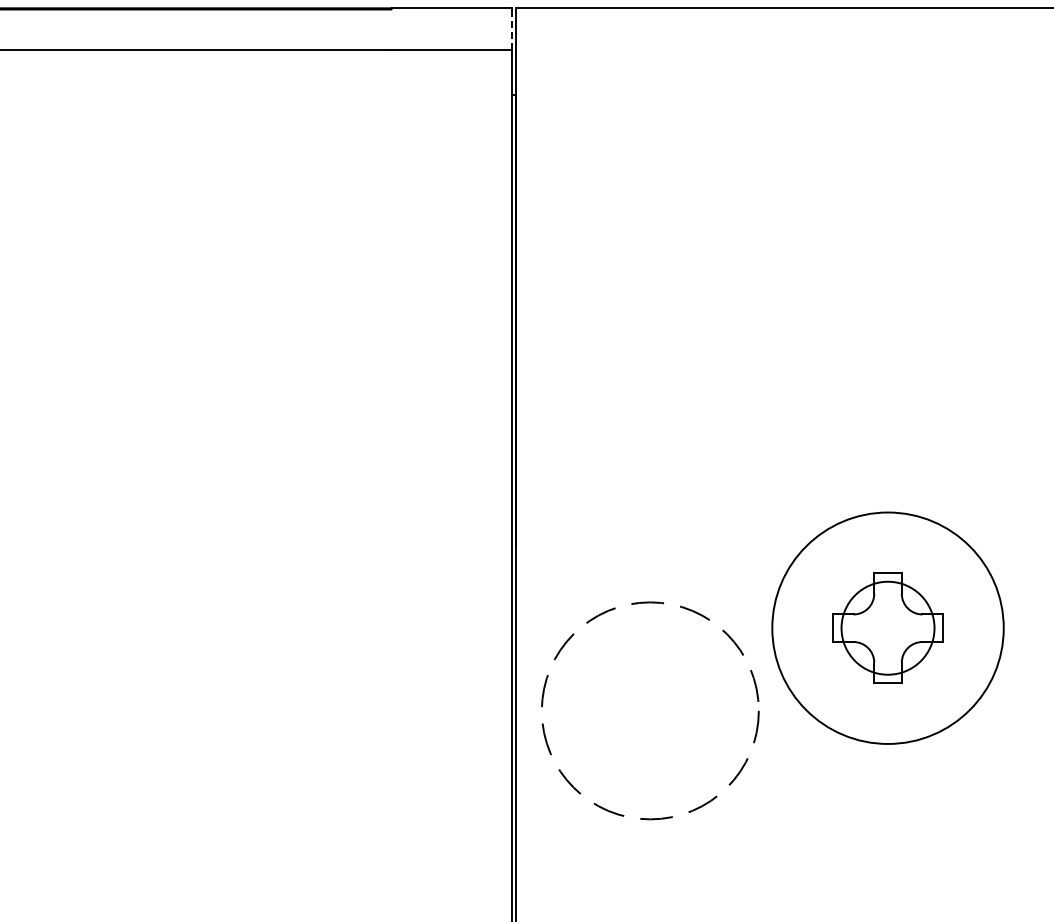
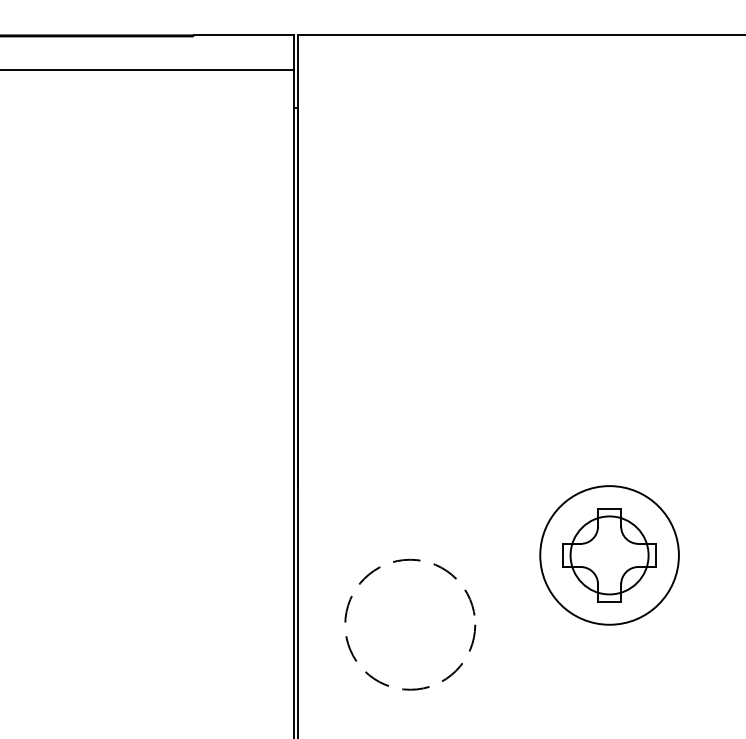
line: (511, 29) -> (293, 53), dashed -> solid
circle: (887, 627) -> (609, 554), size x0.71
circle: (650, 710) -> (410, 624), size x0.71

